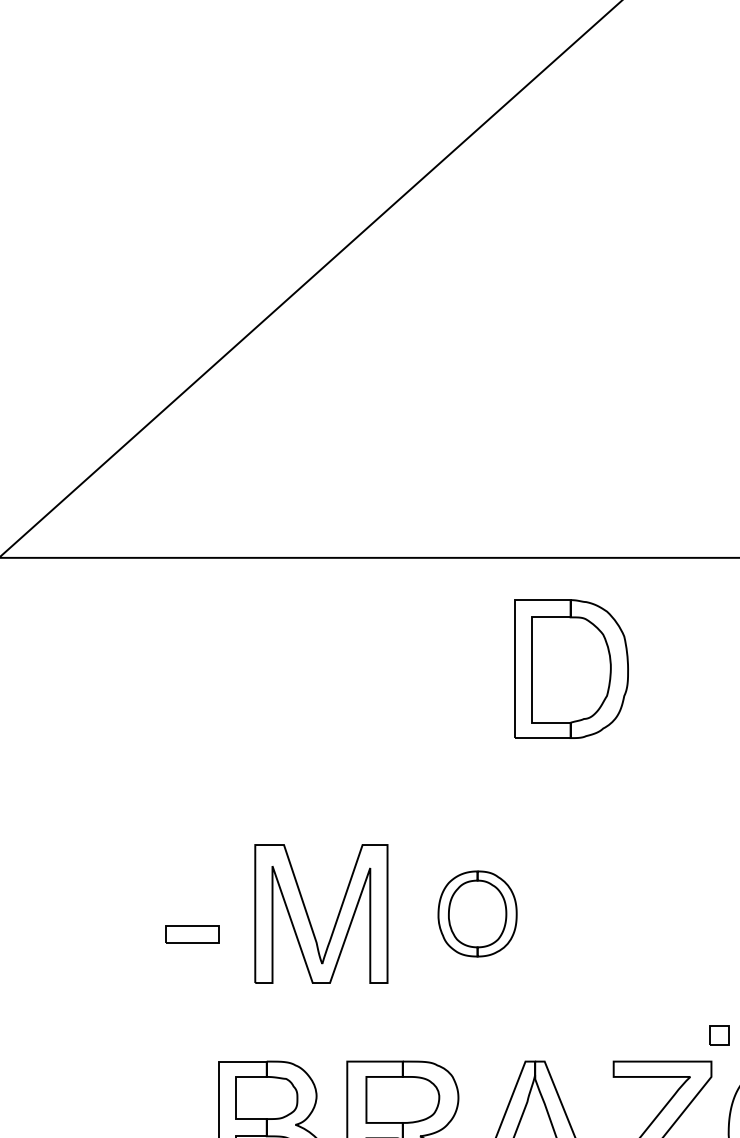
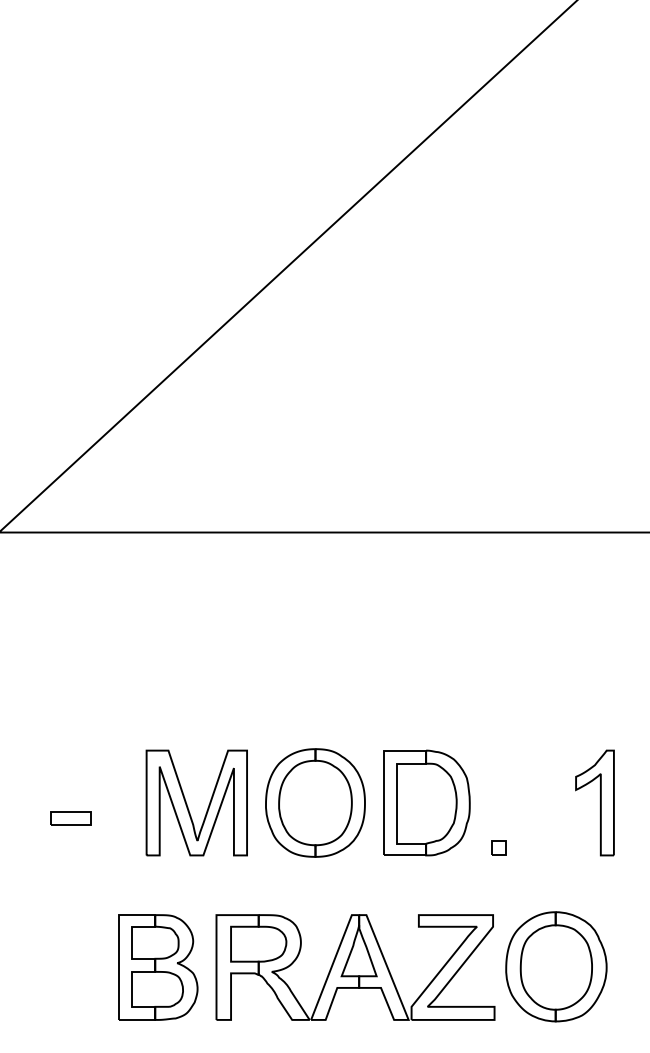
part: (571, 668) -> (426, 802), moved
part: (477, 913) -> (315, 802), size x1.67
part: (191, 934) -> (70, 818), moved
part: (718, 1034) -> (498, 847), moved

